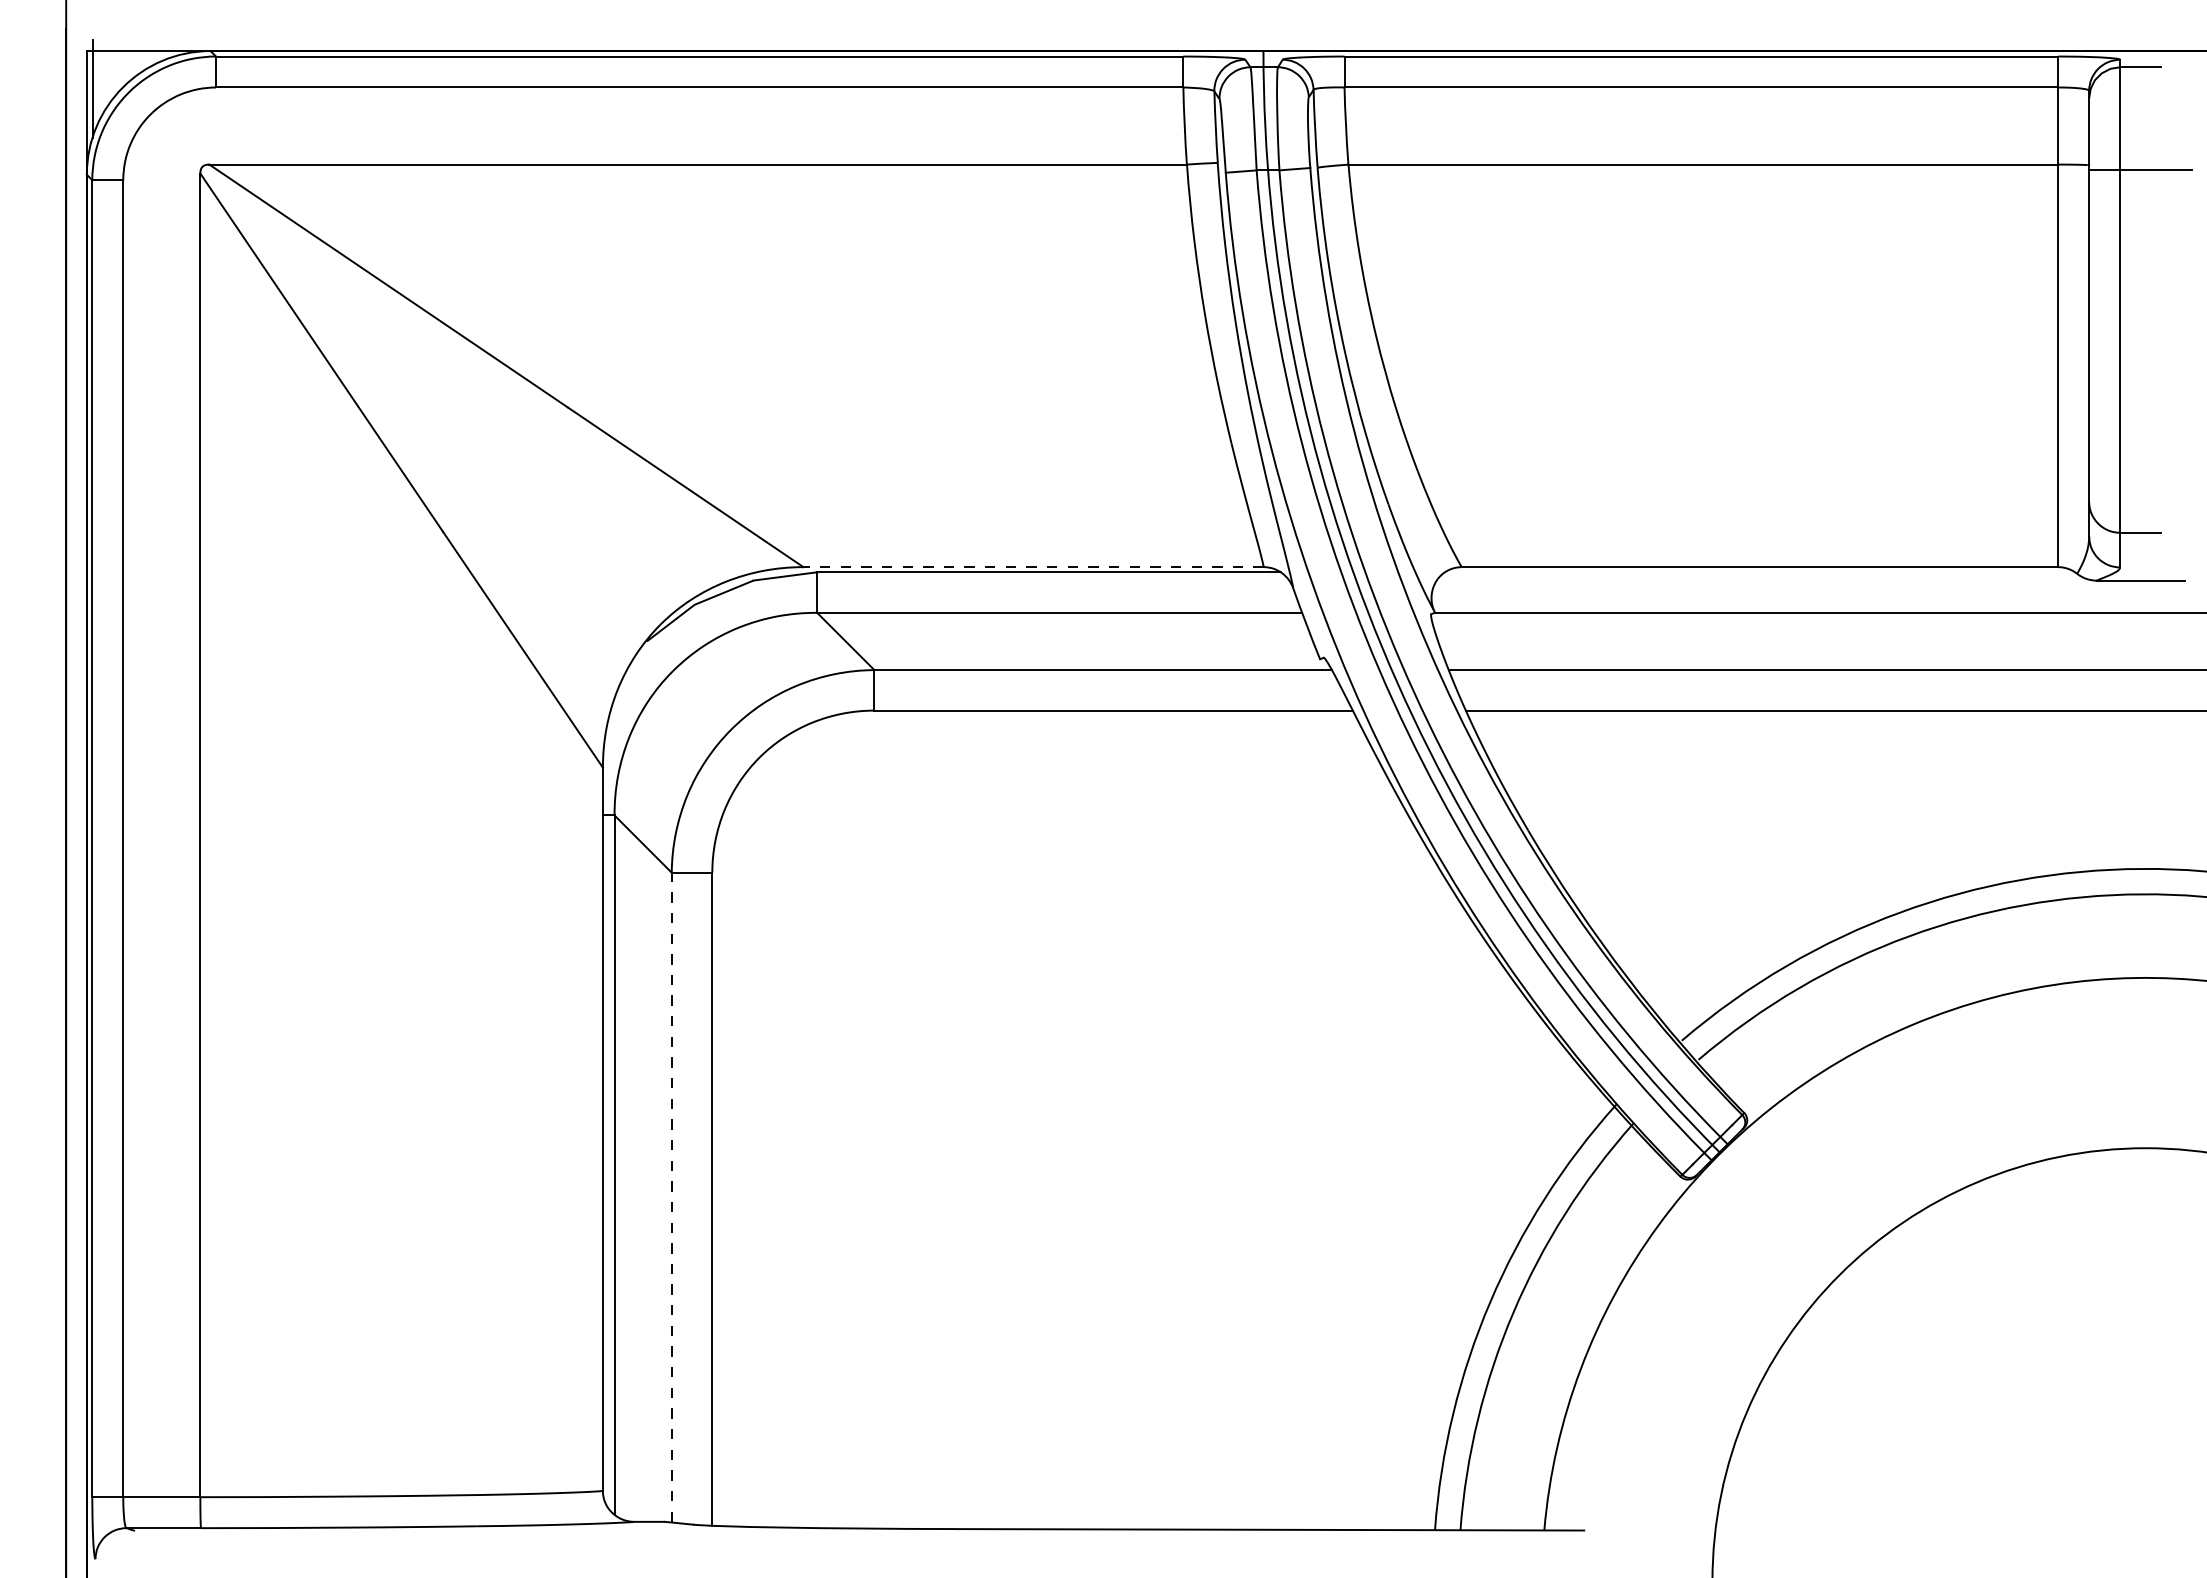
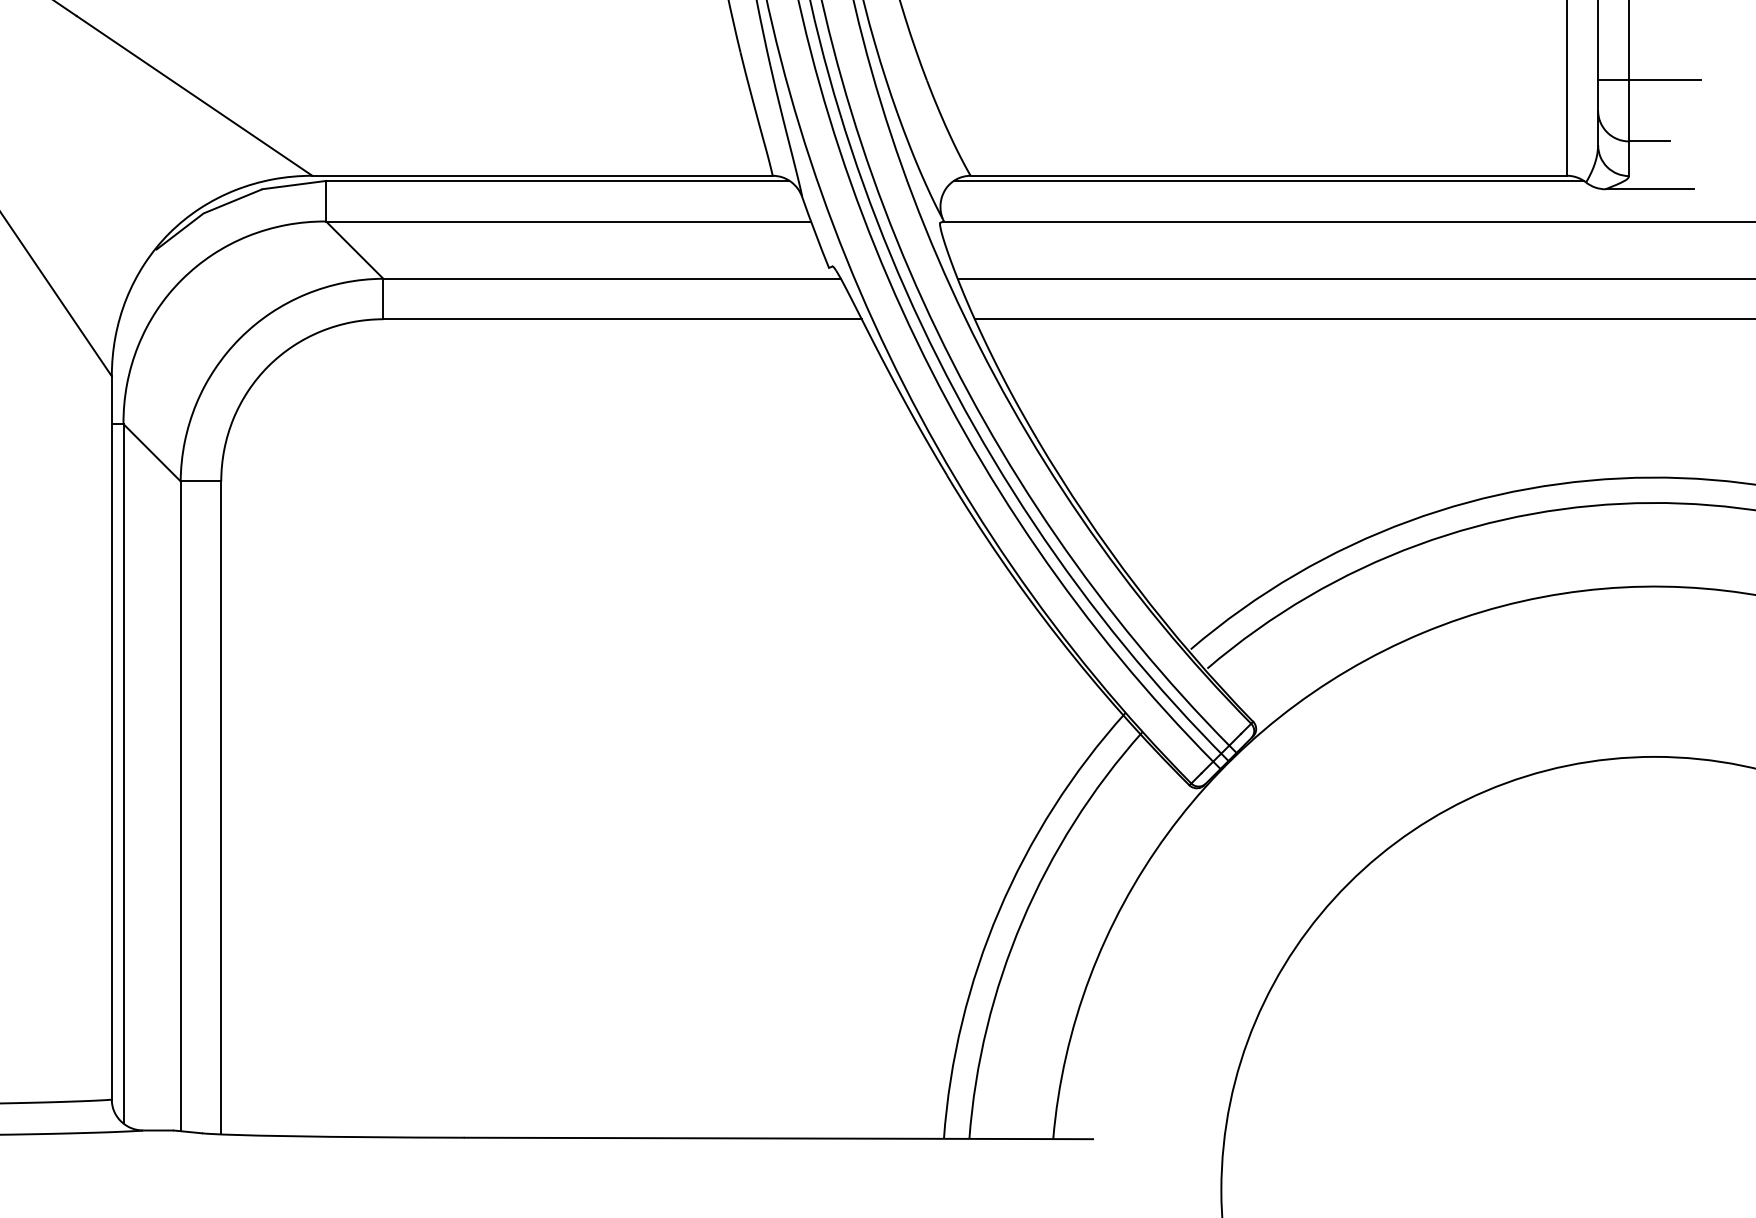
line: (2140, 471) -> (1649, 80), added
line: (1033, 567) -> (542, 176), dashed -> solid
line: (1759, 572) -> (1268, 181), added
line: (671, 1197) -> (180, 806), dashed -> solid

